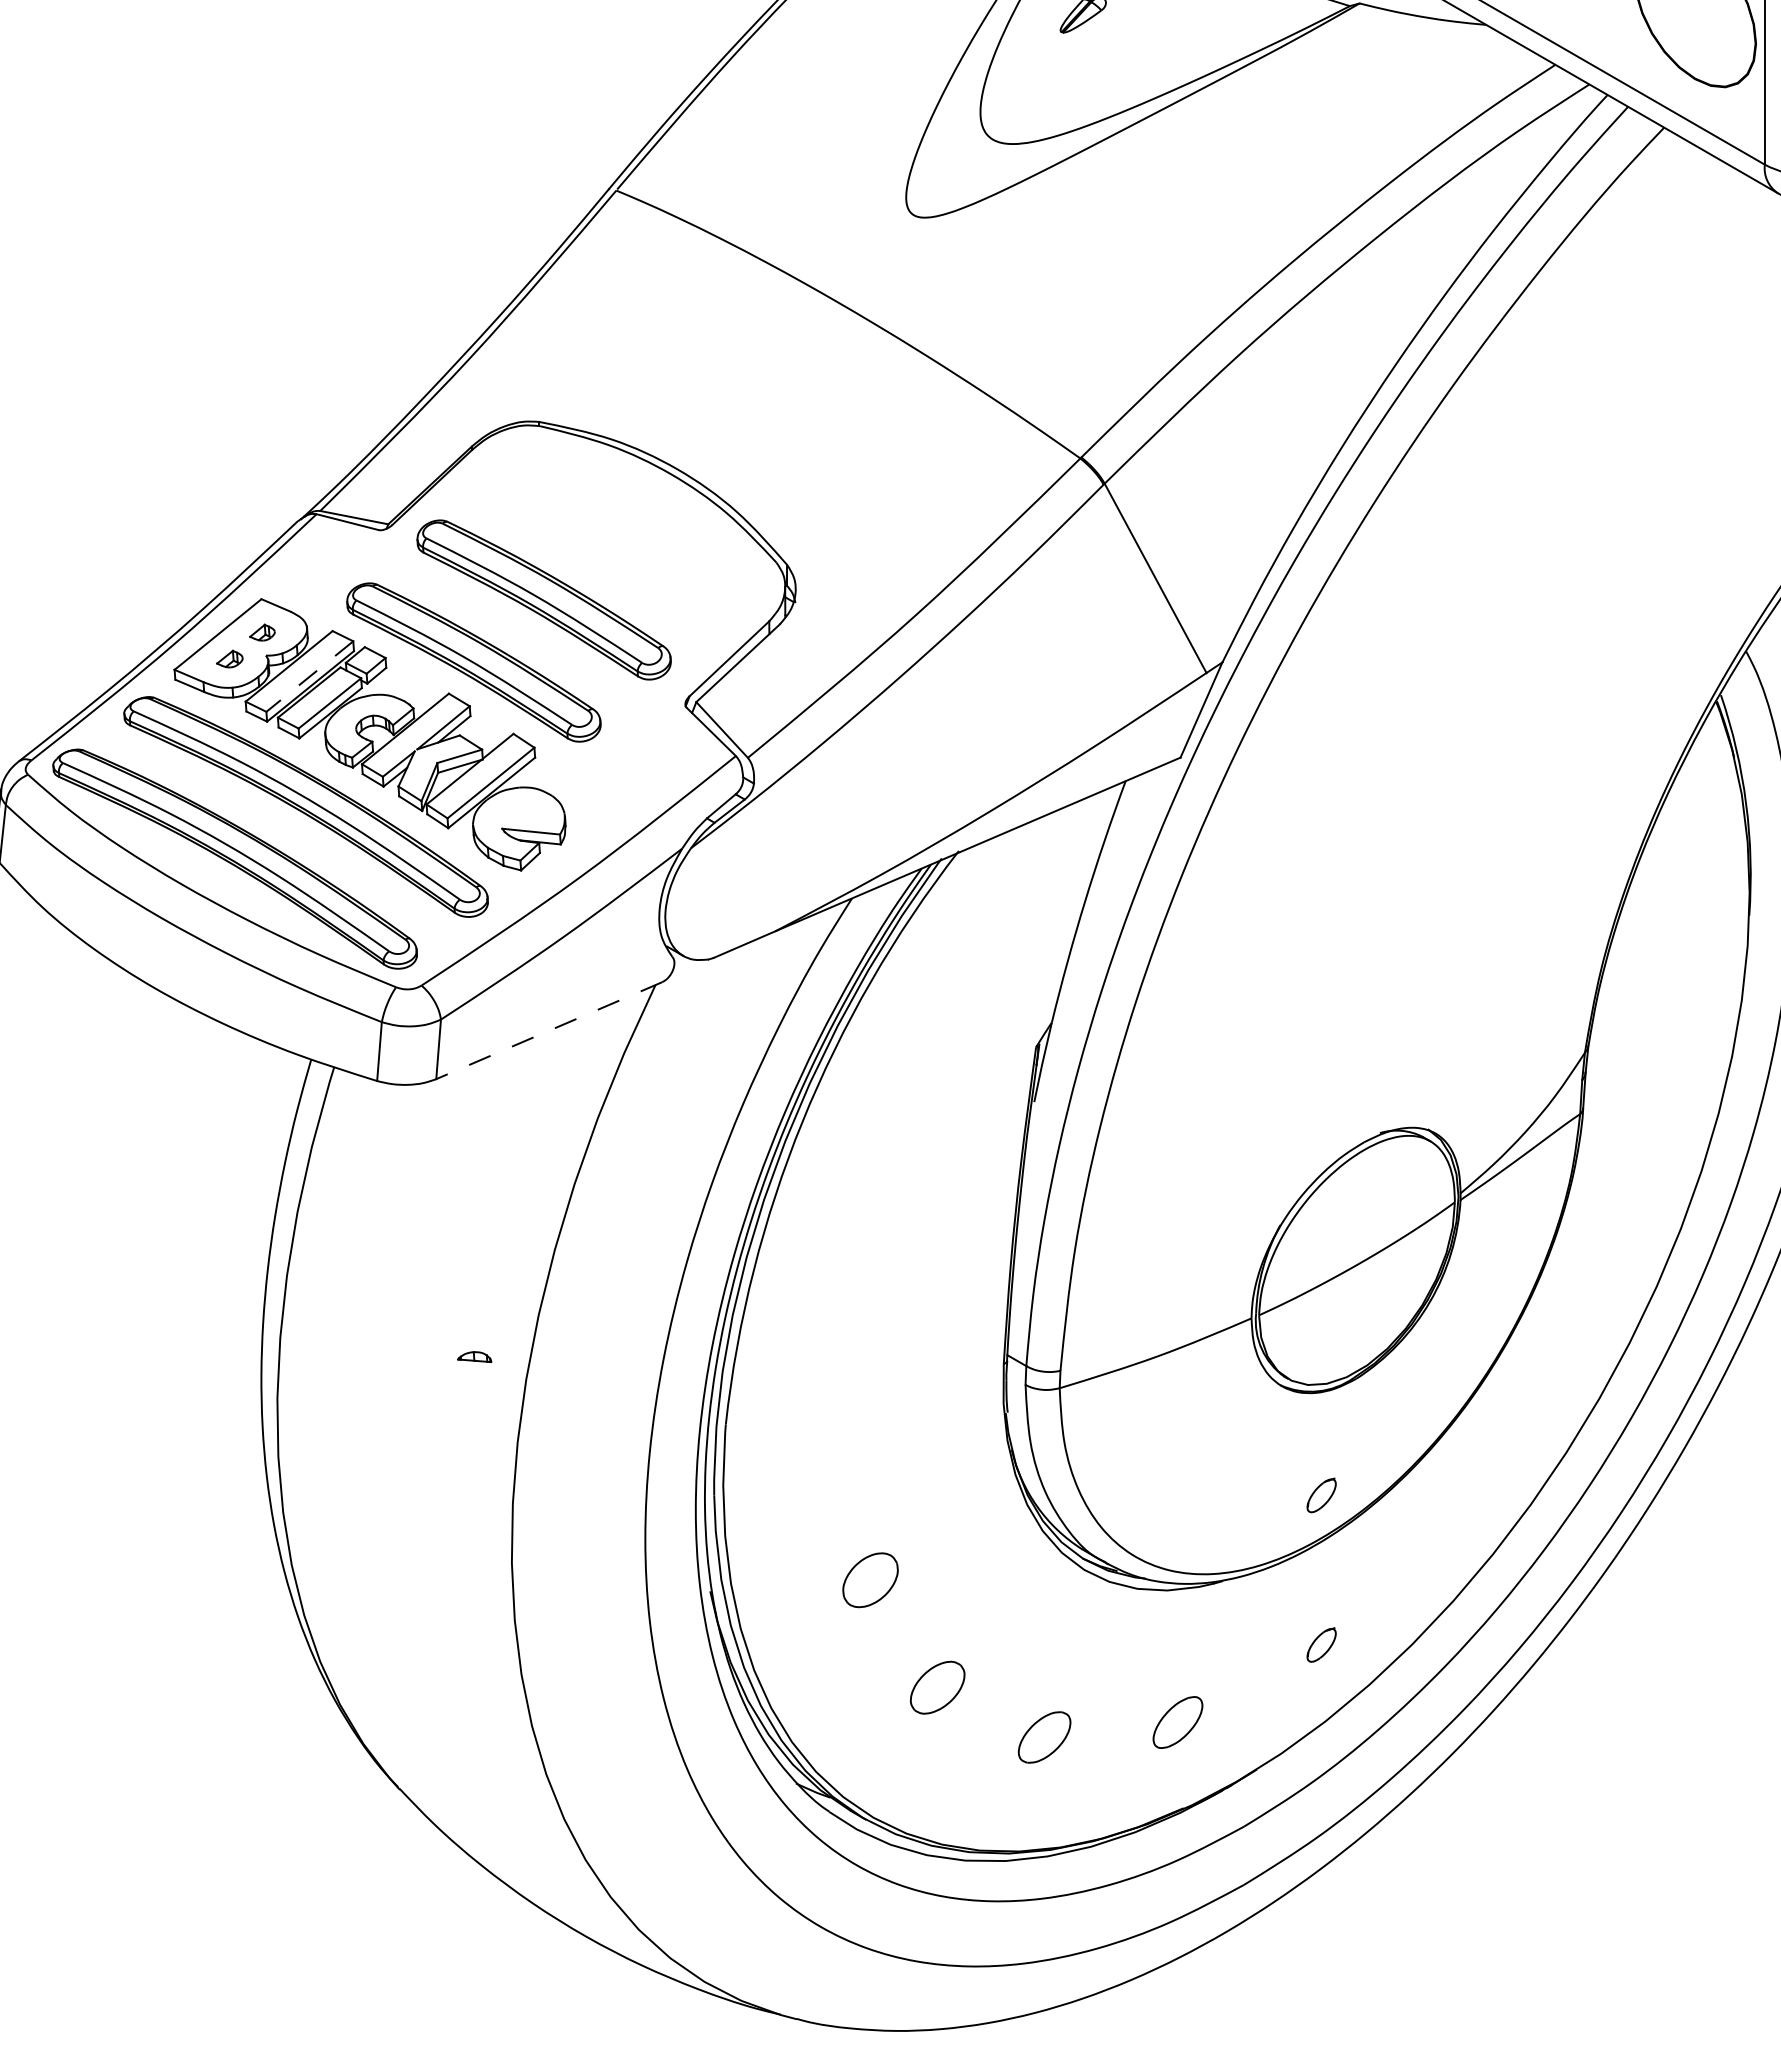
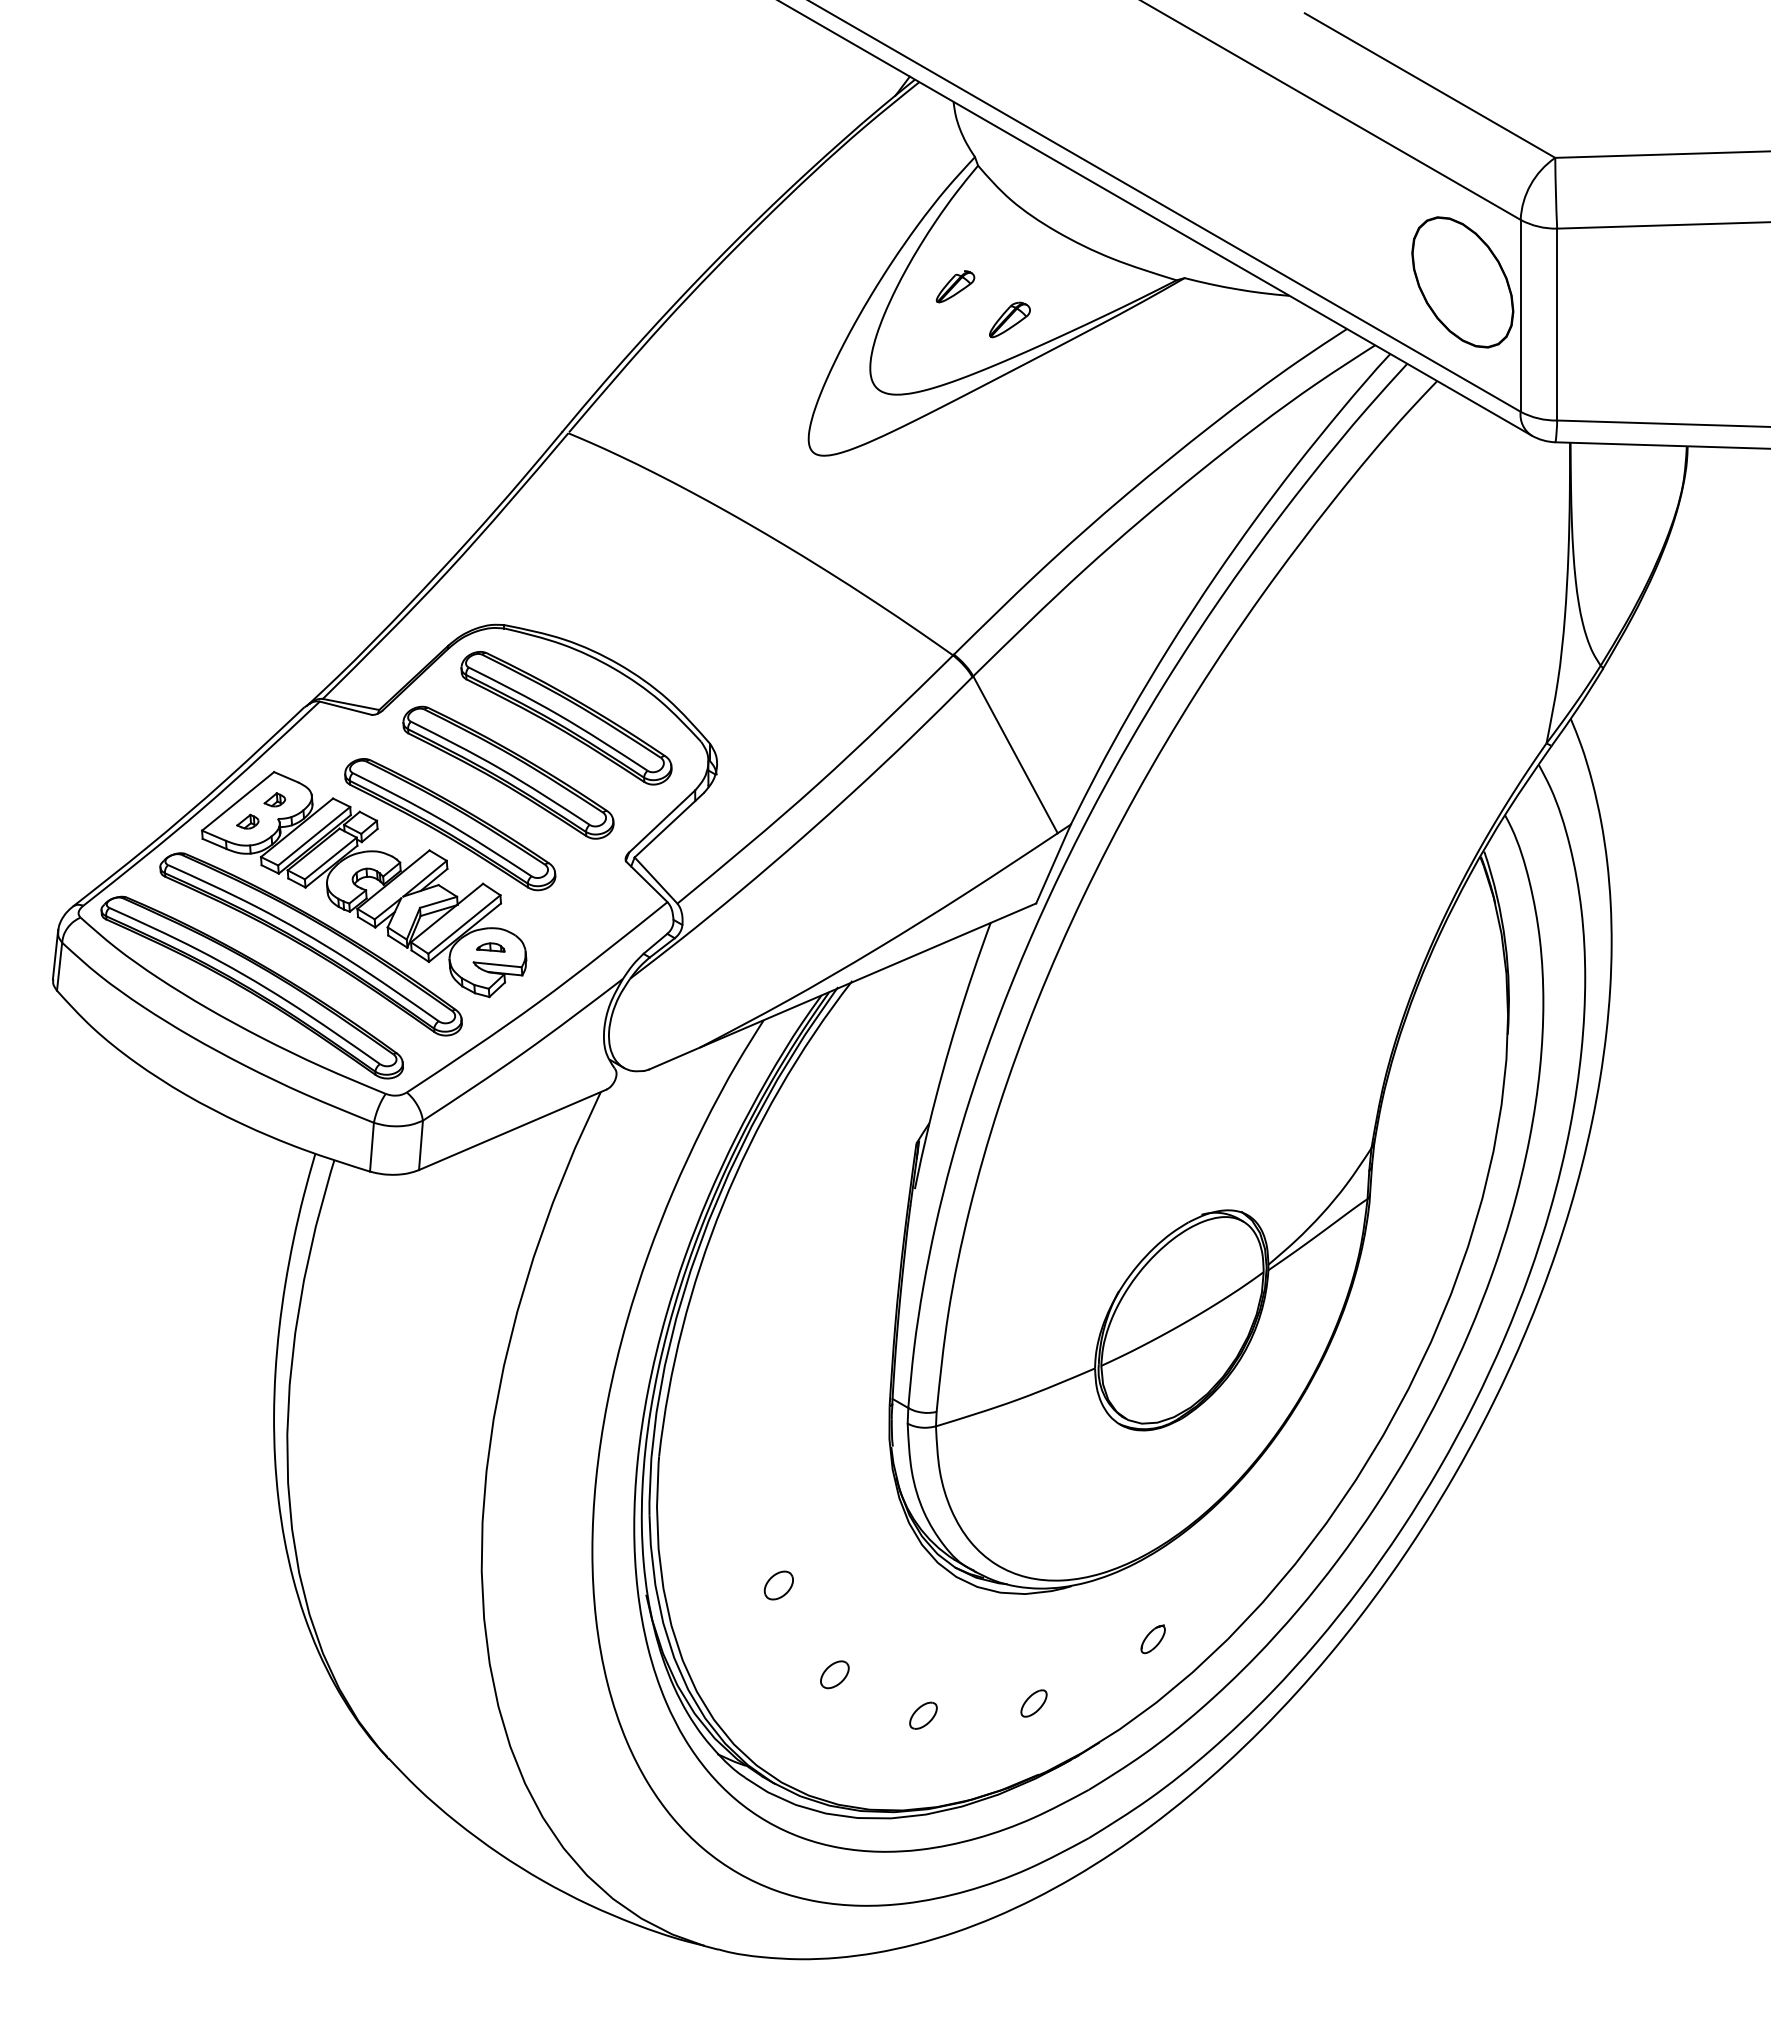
part: (1148, 53) -> (1009, 319), added
part: (614, 534) -> (566, 718), added
line: (308, 676) -> (313, 836), dashed -> solid
line: (548, 1030) -> (512, 1129), dashed -> solid
part: (474, 1357) -> (490, 947), moved
part: (1320, 1495) -> (1152, 1515), removed
part: (869, 1580) -> (778, 1585), size x0.62
part: (937, 1687) -> (834, 1674), size x0.62
part: (1177, 1722) -> (1033, 1703), size x0.62
part: (1044, 1736) -> (923, 1715), size x0.62

